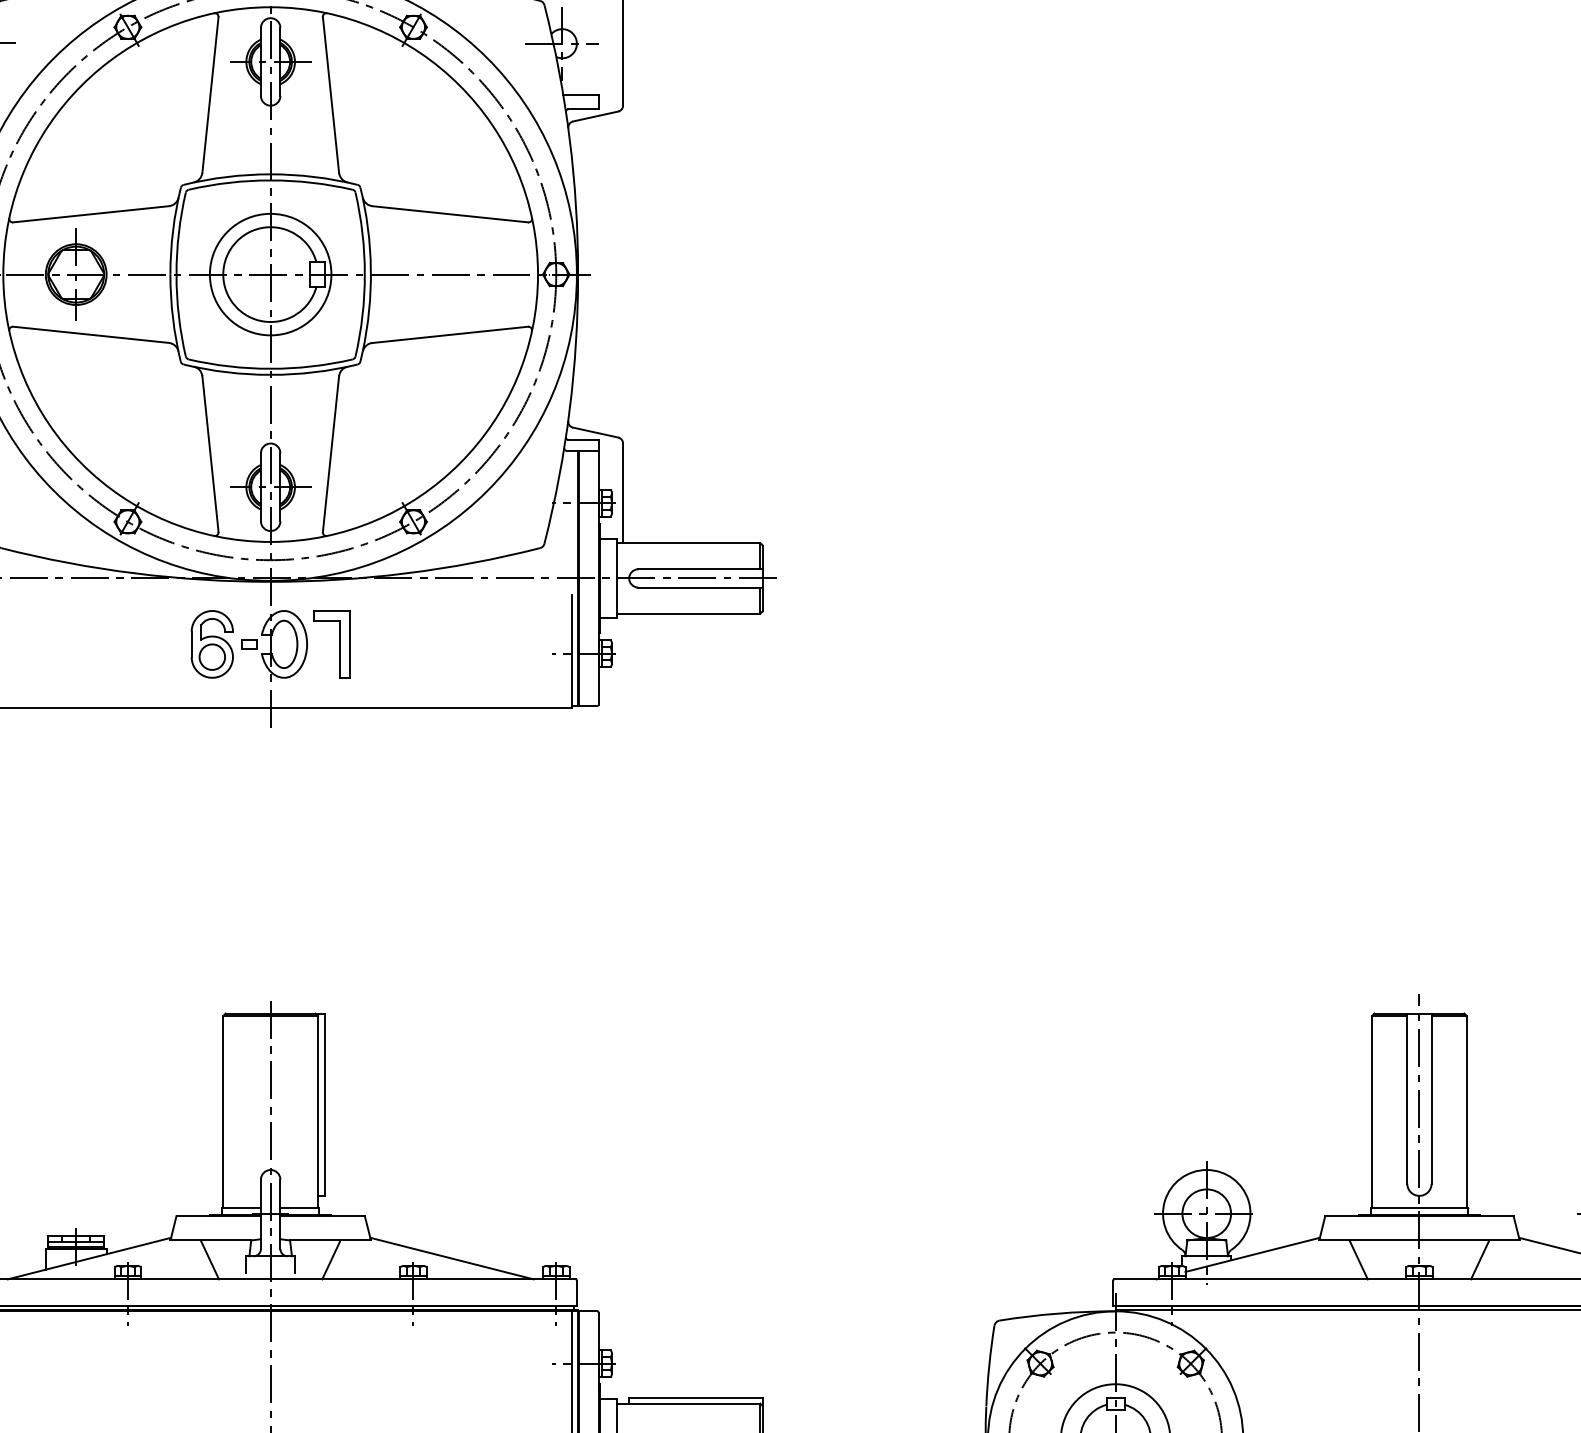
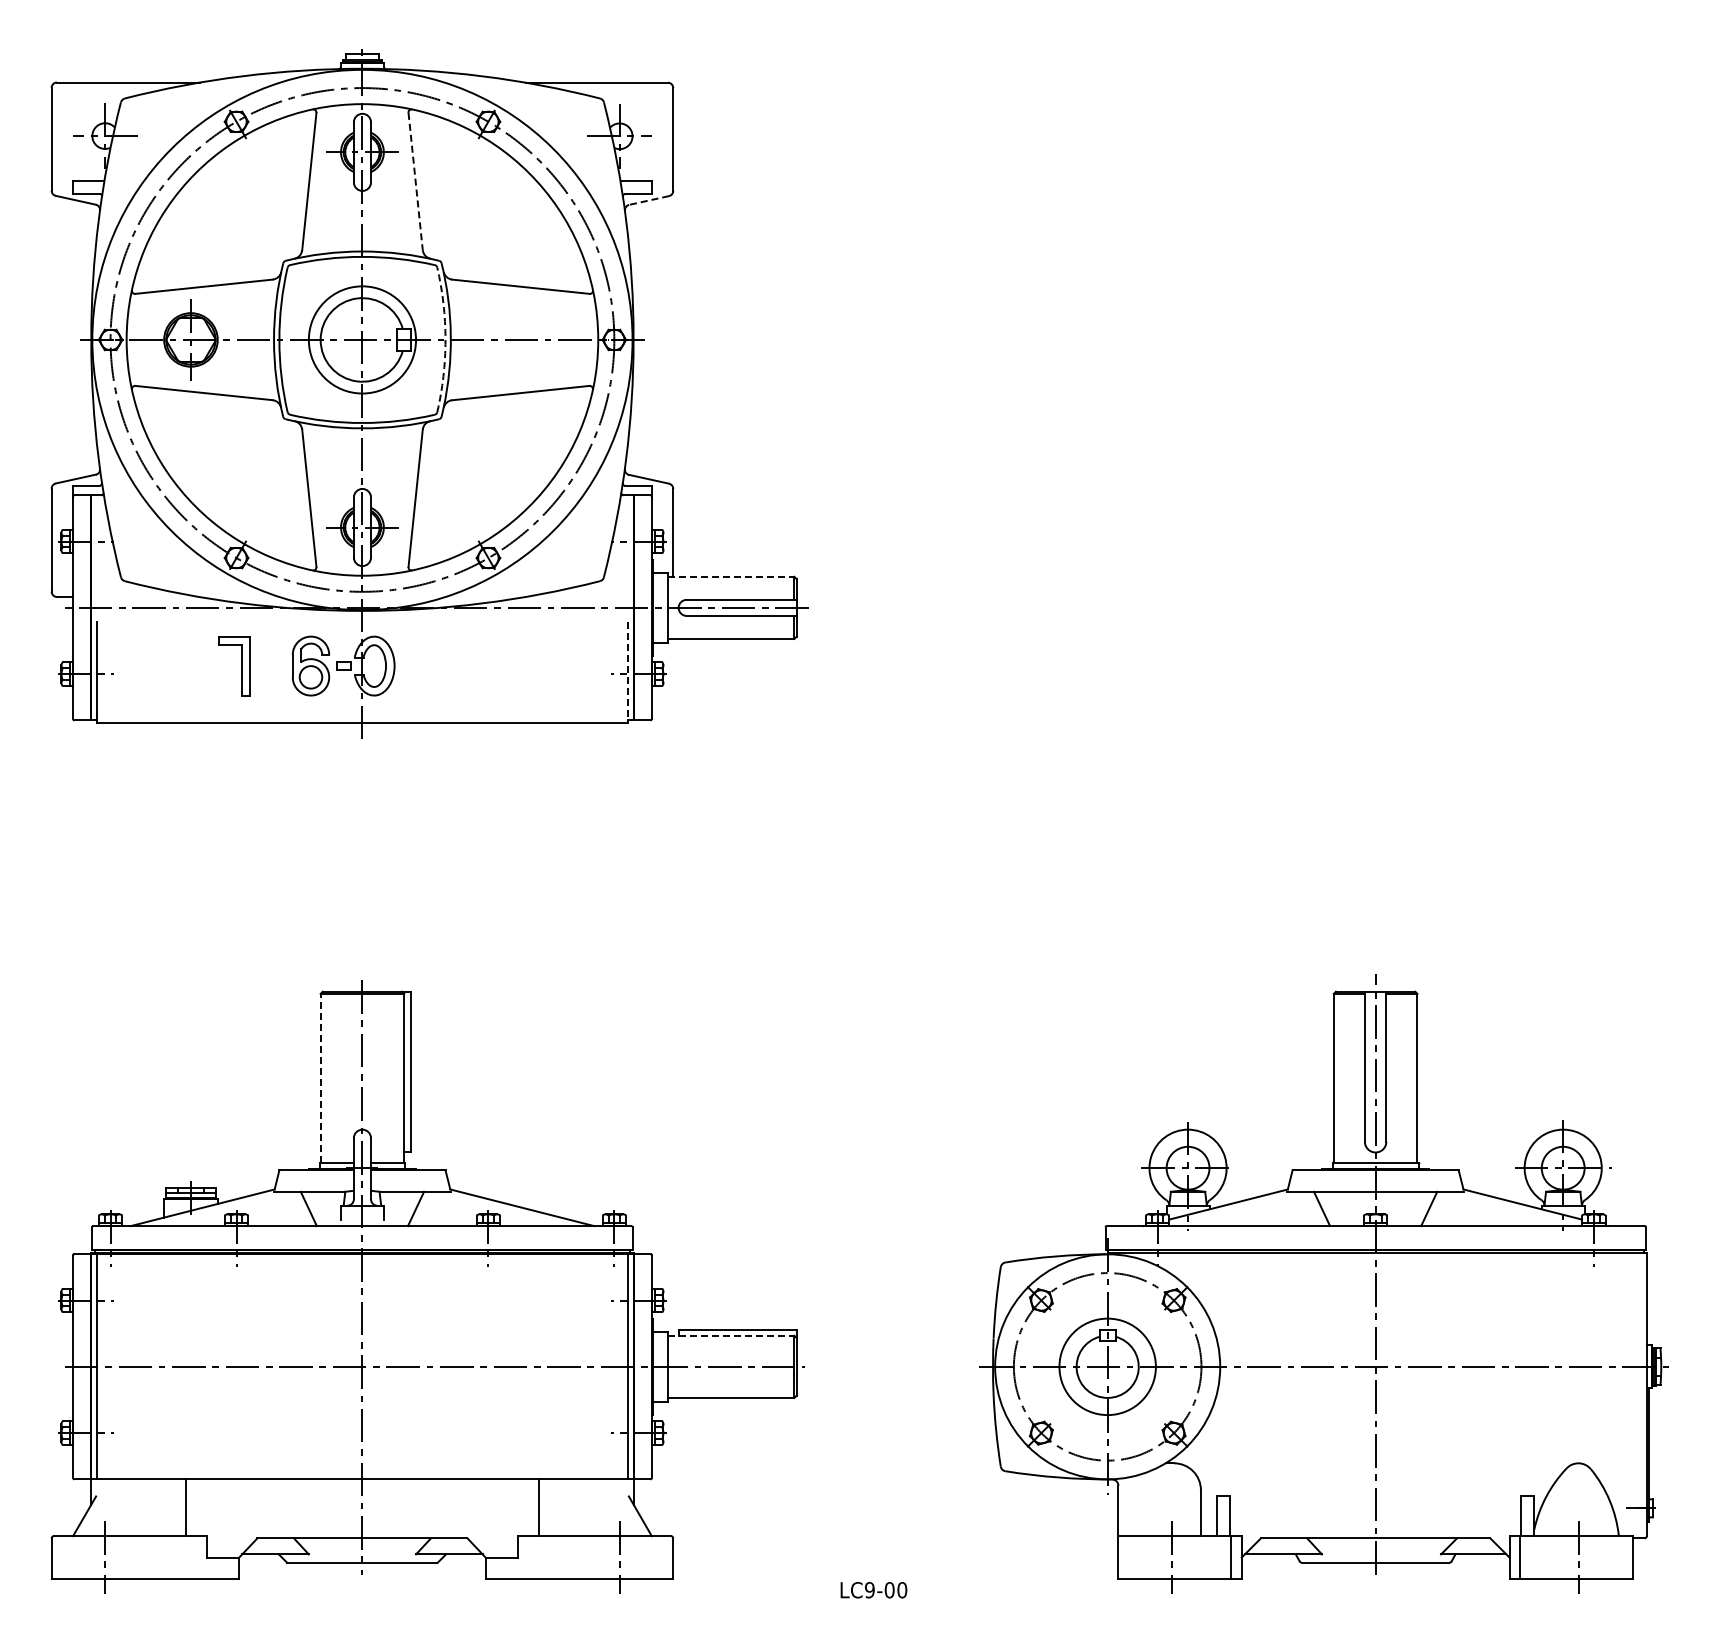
line: (330, 96) -> (415, 182), solid -> dashed
line: (594, 116) -> (648, 200), solid -> dashed
arc: (364, 274) -> (445, 339), solid -> dashed
line: (689, 542) -> (731, 576), solid -> dashed
part: (339, 644) -> (241, 666), moved
line: (572, 651) -> (628, 672), solid -> dashed
line: (223, 1111) -> (320, 1078), solid -> dashed
line: (689, 1403) -> (731, 1335), solid -> dashed

